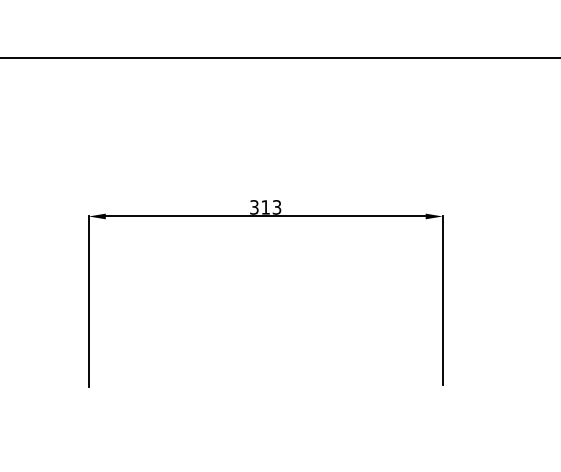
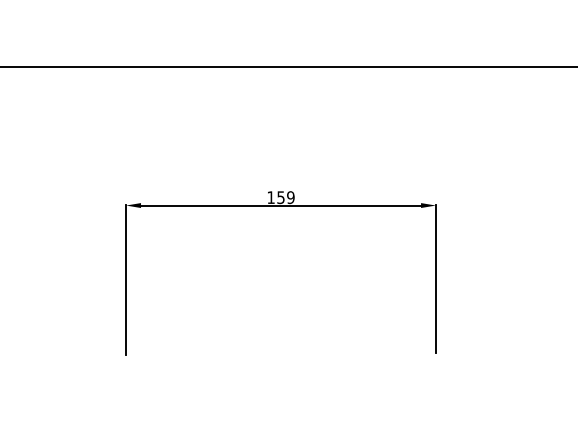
text: (265, 207) -> (280, 197), 313 -> 159

